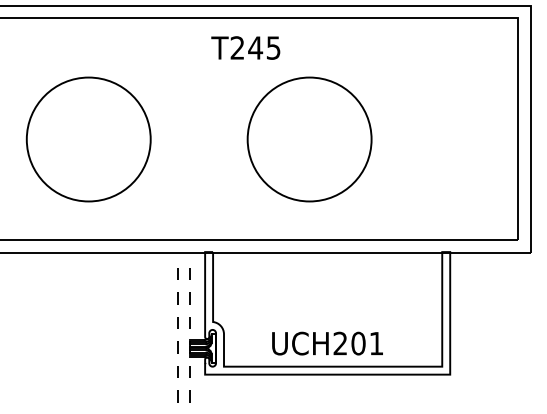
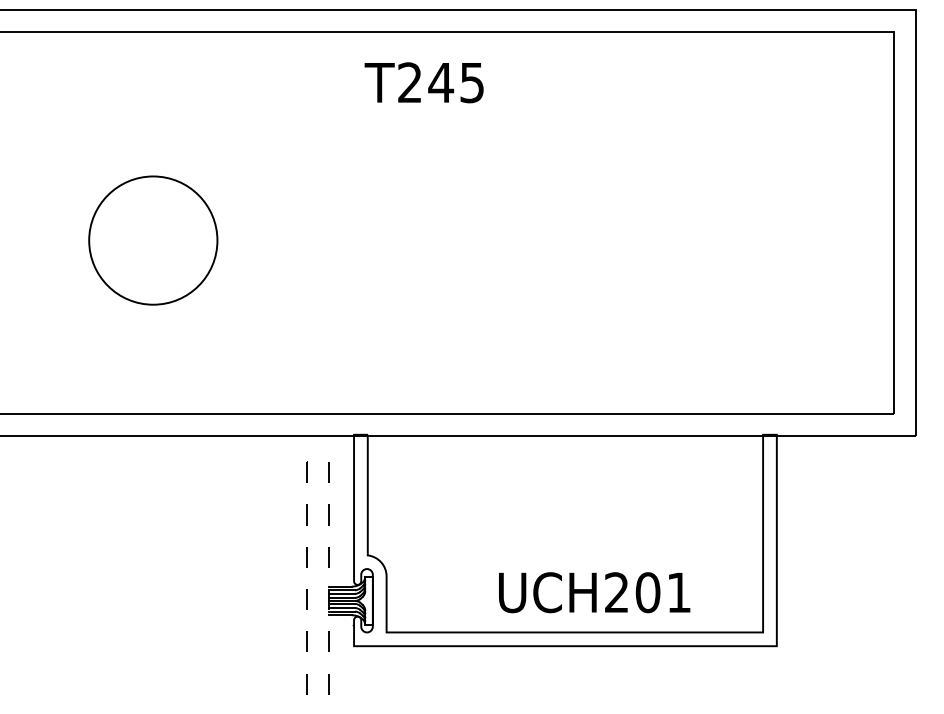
circle: (88, 139) -> (152, 240), size x0.6
circle: (309, 139) -> (534, 240), removed
text: (327, 343) -> (594, 592), moved

